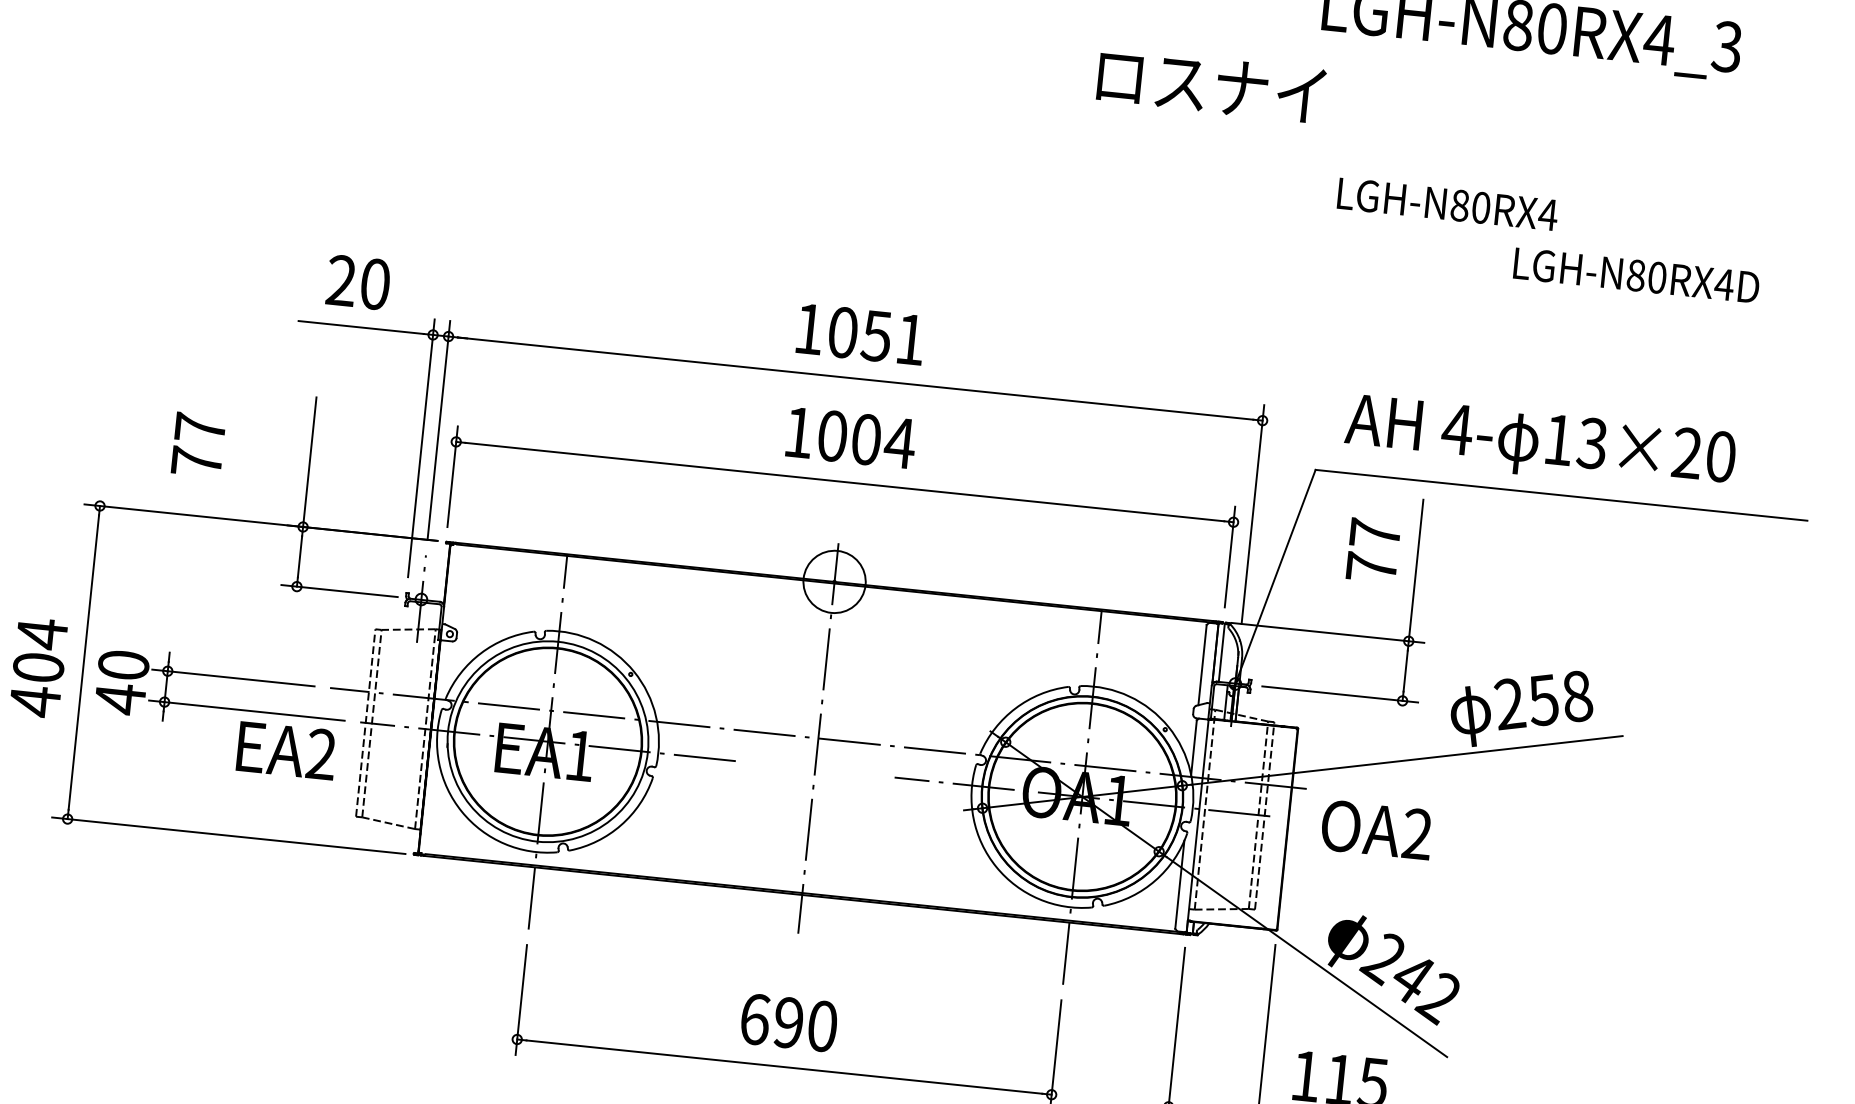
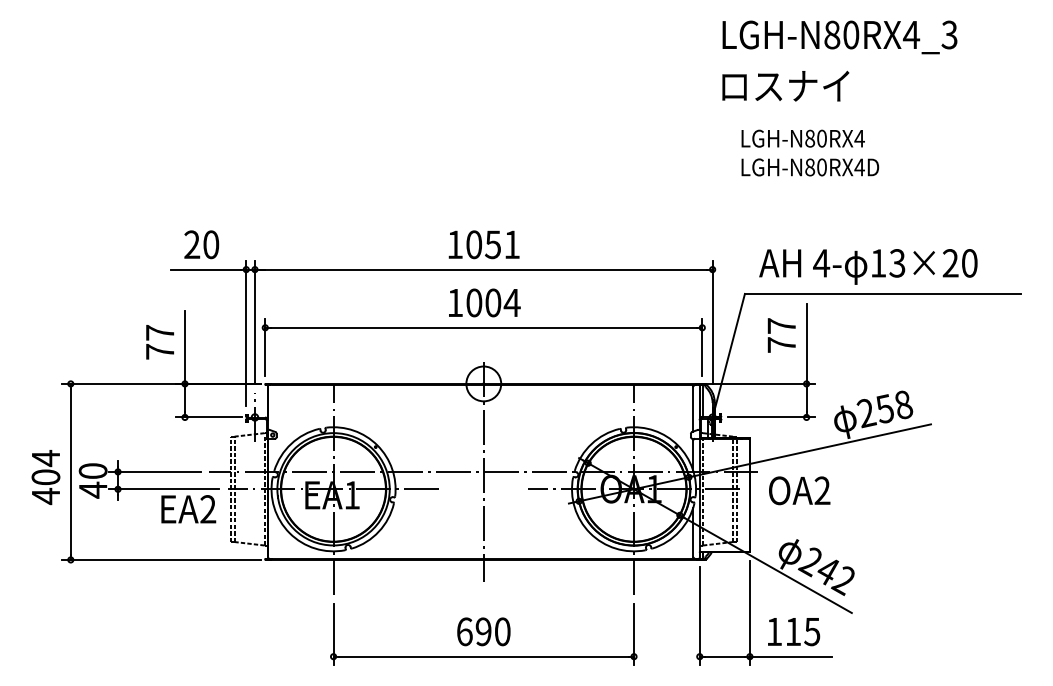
text: (1210, 84) -> (785, 85), moved
text: (1636, 275) -> (810, 167), moved
text: (197, 445) -> (159, 342), moved

